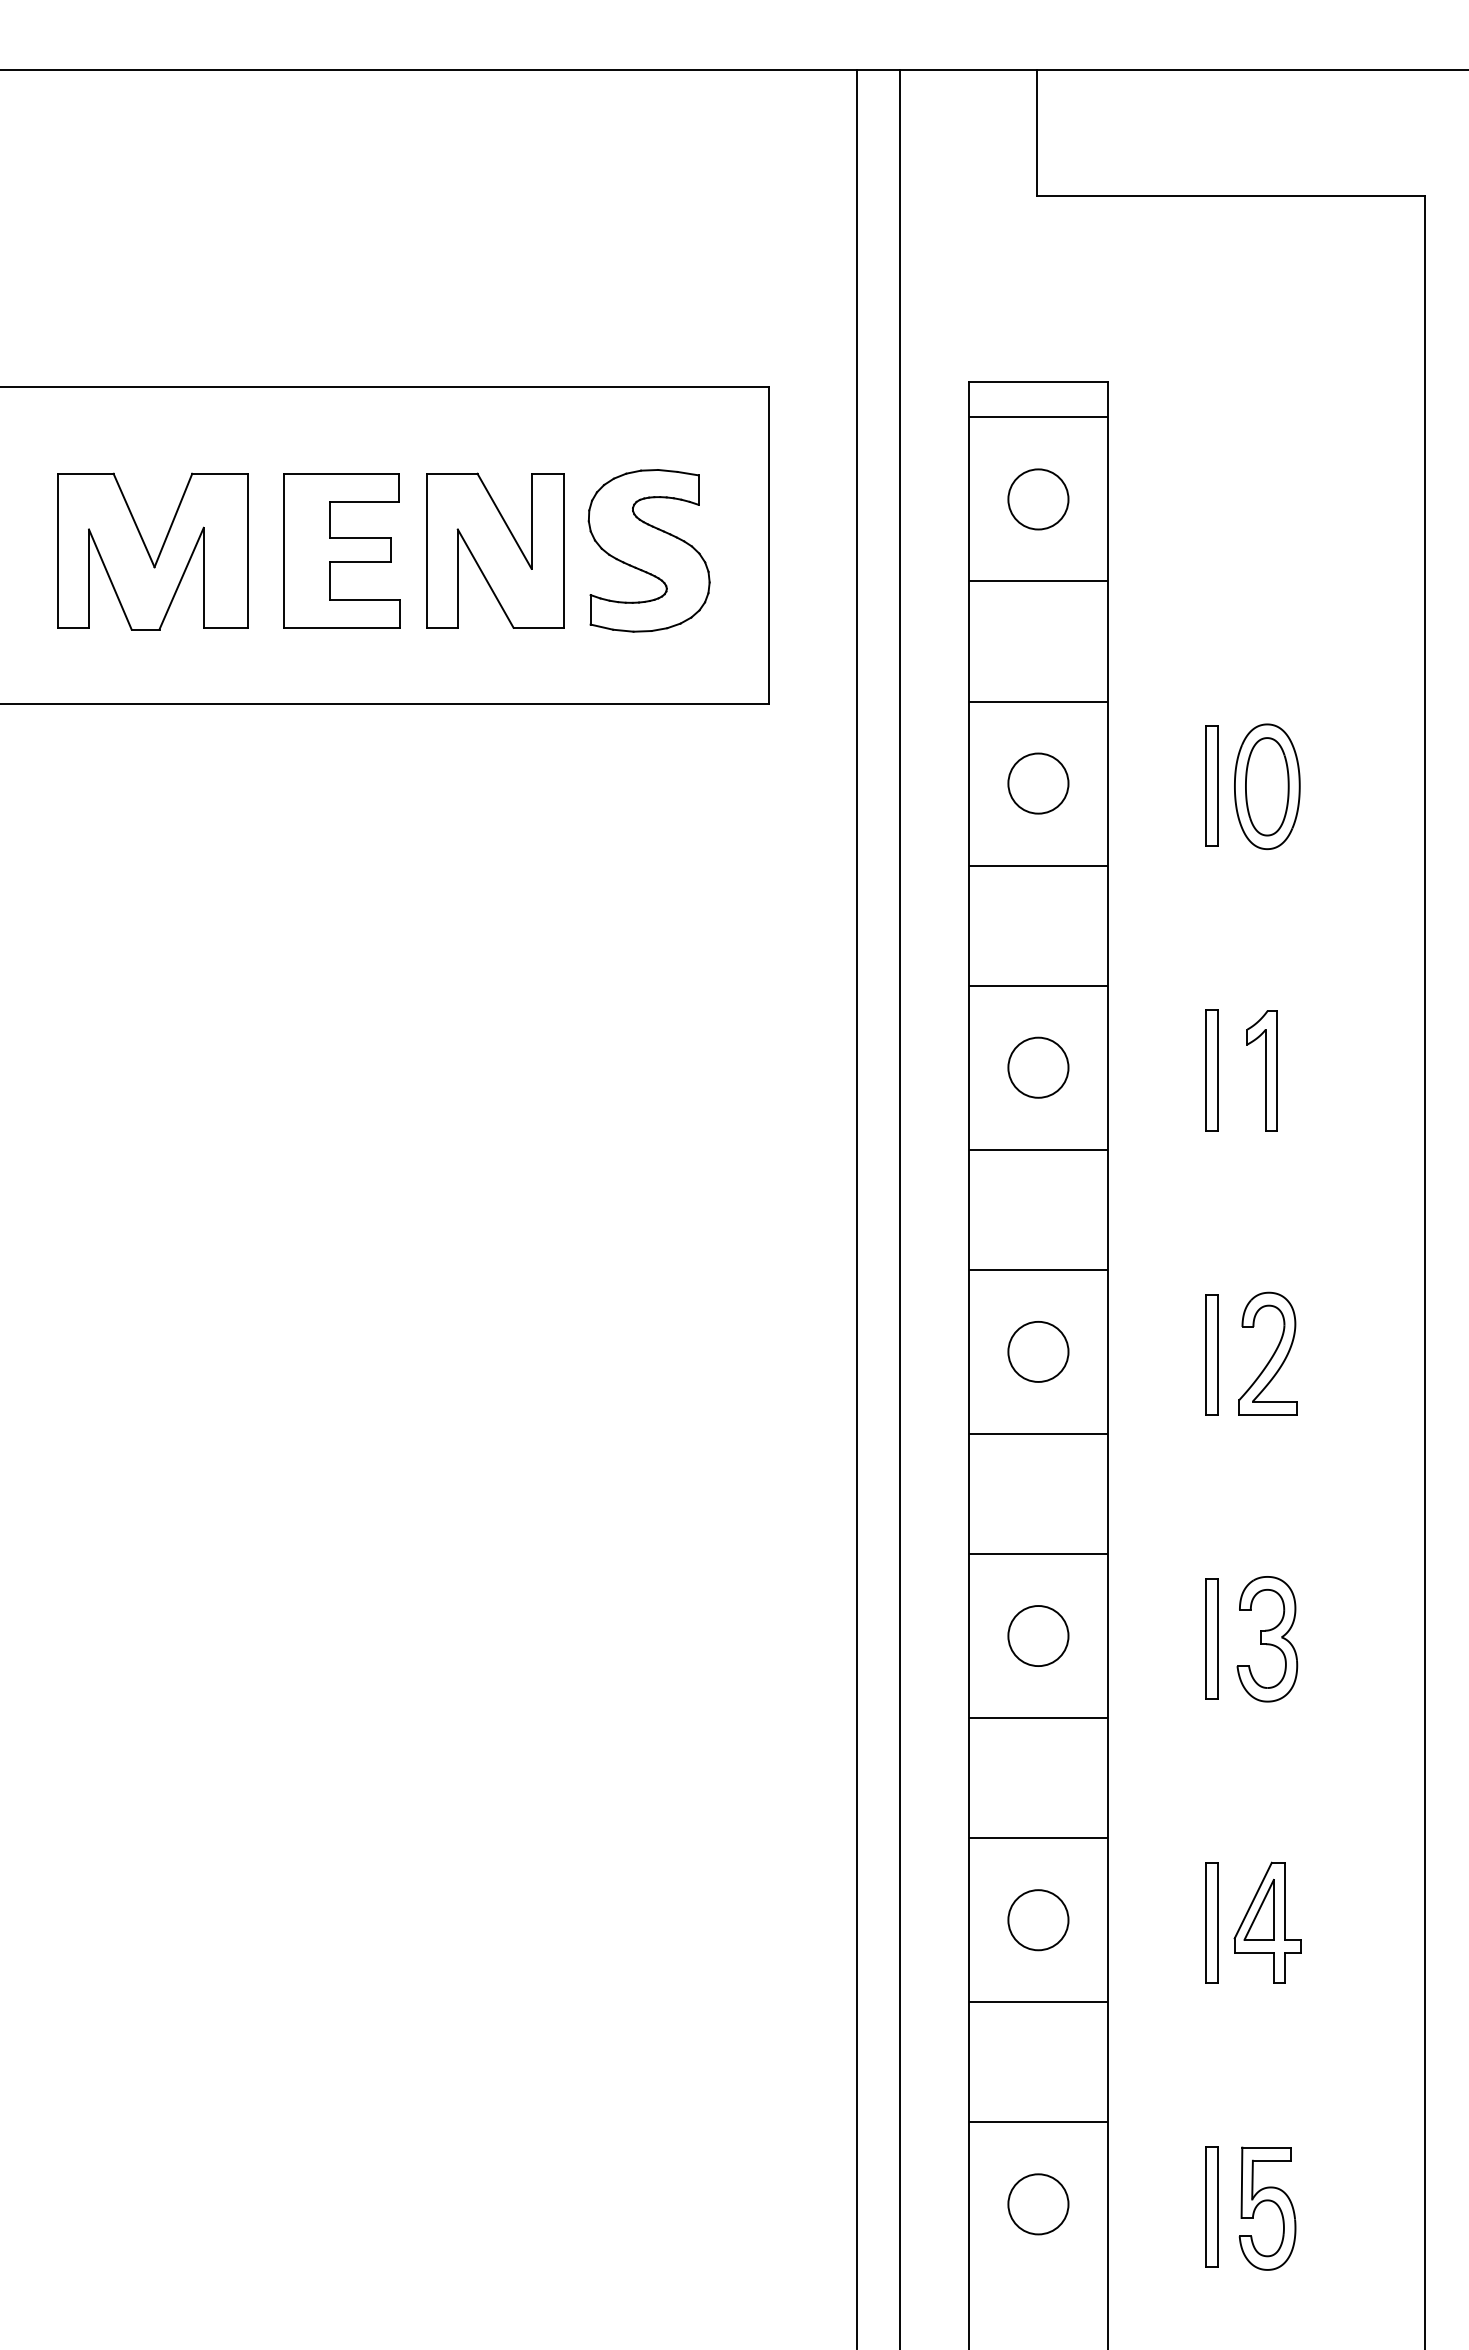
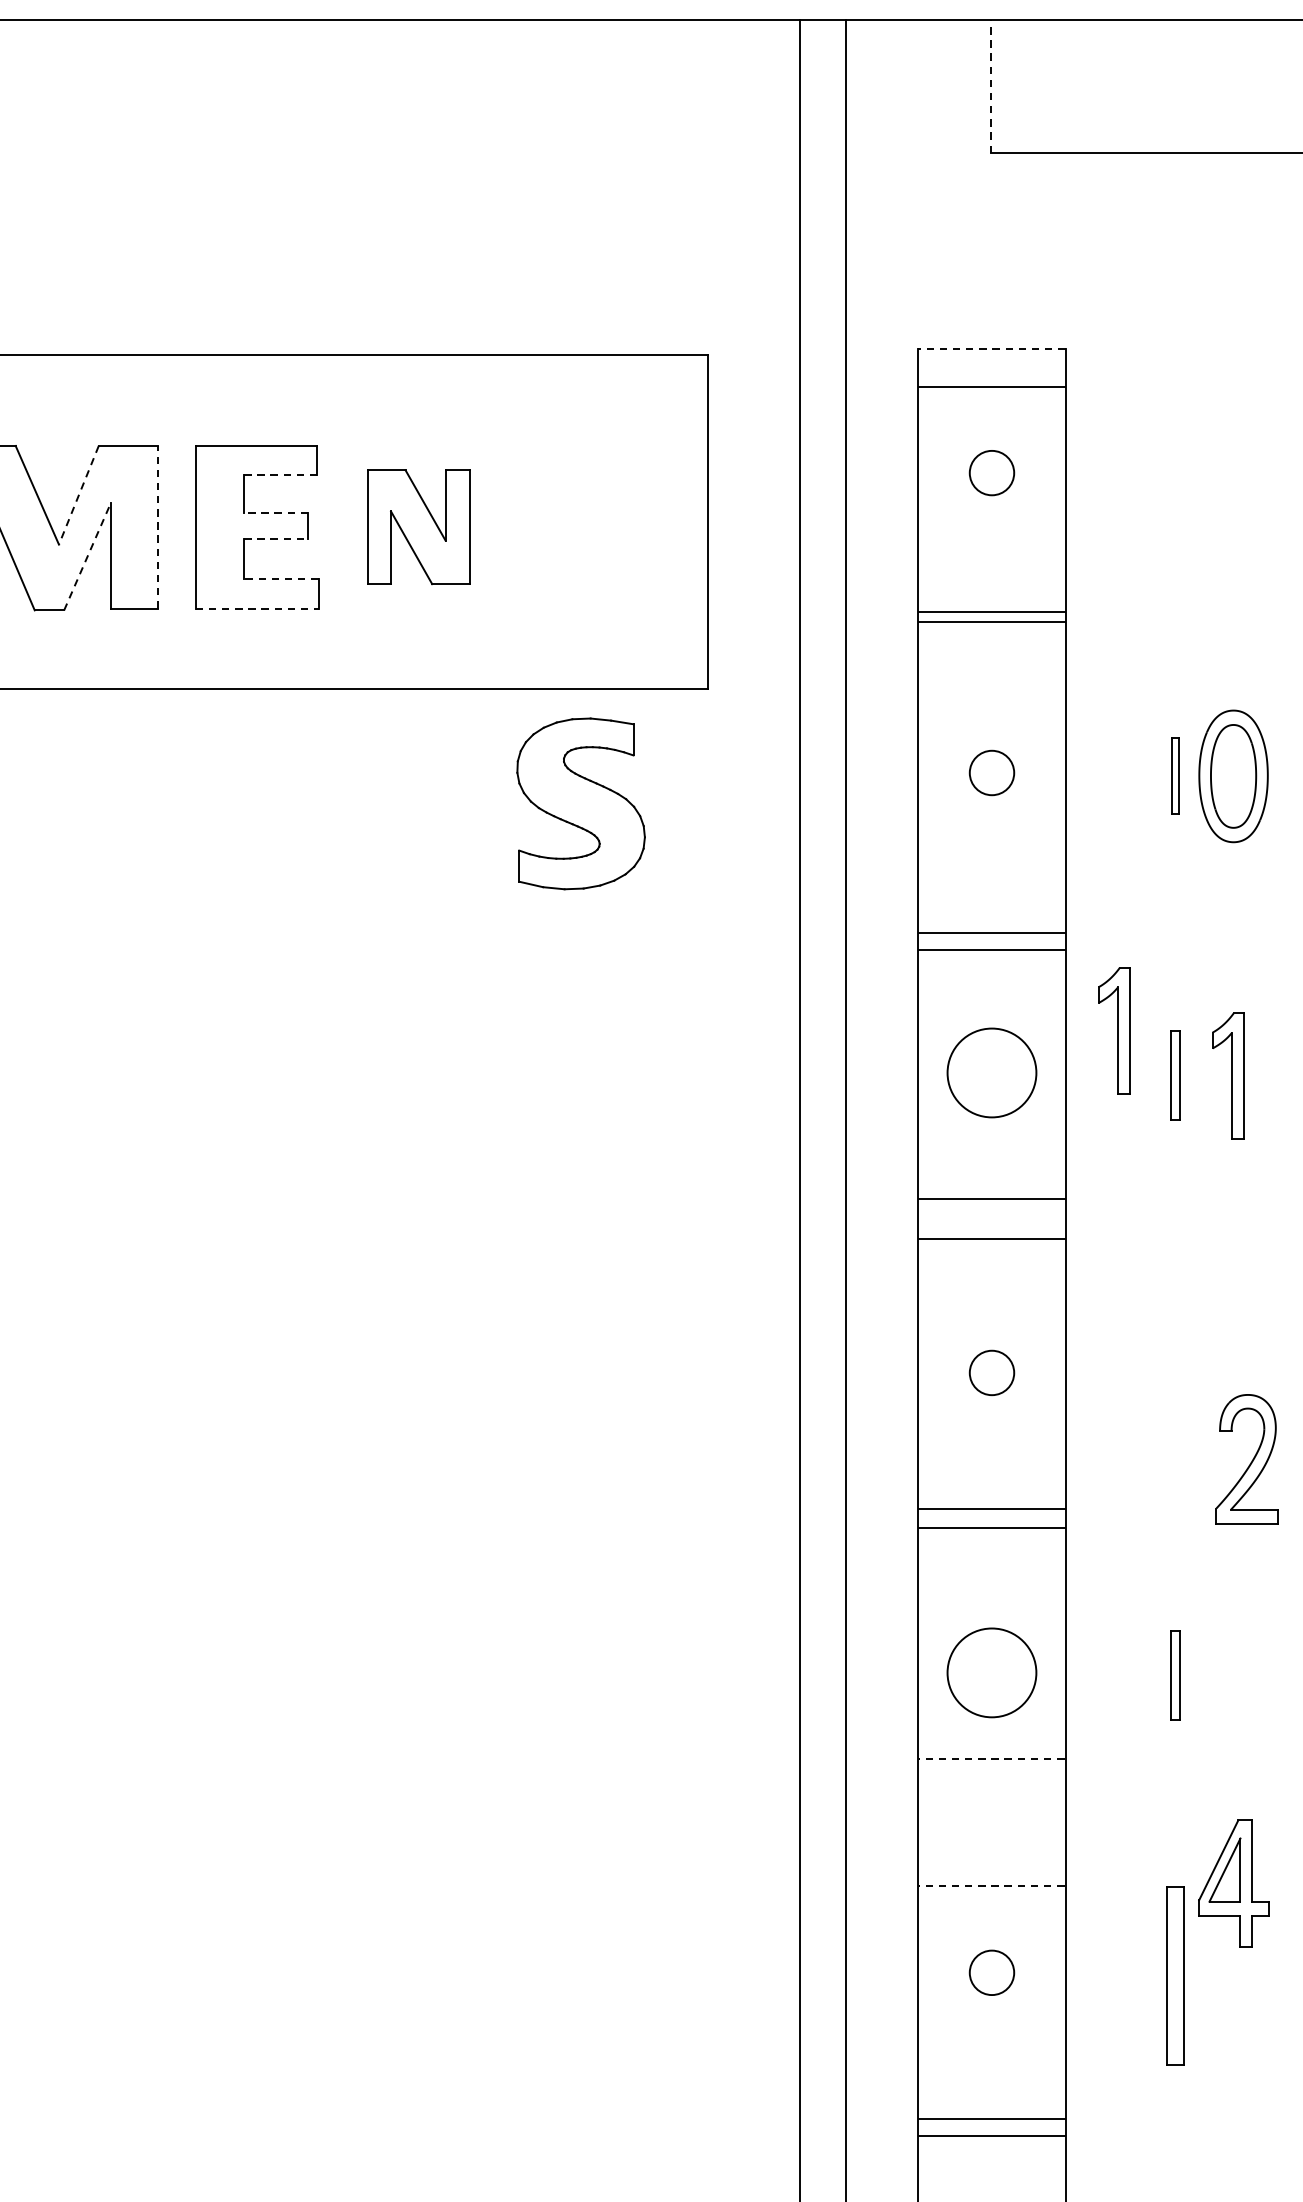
line: (1037, 133) -> (990, 86), solid -> dashed
line: (1038, 381) -> (992, 348), solid -> dashed
circle: (1038, 499) -> (992, 473), size x0.7
line: (364, 501) -> (280, 475), solid -> dashed
line: (173, 520) -> (78, 495), solid -> dashed
line: (359, 537) -> (275, 513), solid -> dashed
line: (248, 550) -> (158, 526), solid -> dashed
part: (495, 550) -> (418, 526), size x0.7
part: (648, 550) -> (580, 803), moved
line: (360, 562) -> (276, 539), solid -> dashed
line: (181, 578) -> (87, 556), solid -> dashed
line: (1038, 581) -> (992, 621), moved
line: (364, 600) -> (280, 579), solid -> dashed
line: (342, 627) -> (257, 608), solid -> dashed
line: (1038, 701) -> (992, 611), moved
circle: (1038, 783) -> (992, 772), size x0.7
part: (1211, 785) -> (1174, 775), size x0.6
line: (1038, 865) -> (992, 950), moved
line: (1038, 985) -> (992, 932), moved
part: (1153, 1027) -> (1113, 1030), added
circle: (1038, 1067) -> (992, 1072), size x1.4
part: (1211, 1070) -> (1174, 1075), size x0.7
line: (1038, 1149) -> (992, 1238), moved
line: (1038, 1269) -> (992, 1198), moved
circle: (1038, 1351) -> (992, 1372), size x0.7
part: (1267, 1353) -> (1246, 1459), moved
part: (1211, 1354) -> (1174, 1375), removed
line: (1038, 1433) -> (992, 1527), moved
line: (1038, 1554) -> (992, 1509), moved
circle: (1038, 1635) -> (992, 1672), size x1.4
part: (1211, 1638) -> (1174, 1675), size x0.7
part: (1267, 1639) -> (1233, 1676), removed
line: (1038, 1718) -> (992, 1759), solid -> dashed
line: (1038, 1838) -> (992, 1886), solid -> dashed
circle: (1038, 1920) -> (992, 1973), size x0.7
part: (1211, 1922) -> (1174, 1975), size x1.4
part: (1267, 1922) -> (1233, 1883), moved
line: (1038, 2002) -> (992, 2136), moved
line: (1038, 2122) -> (992, 2118), moved

